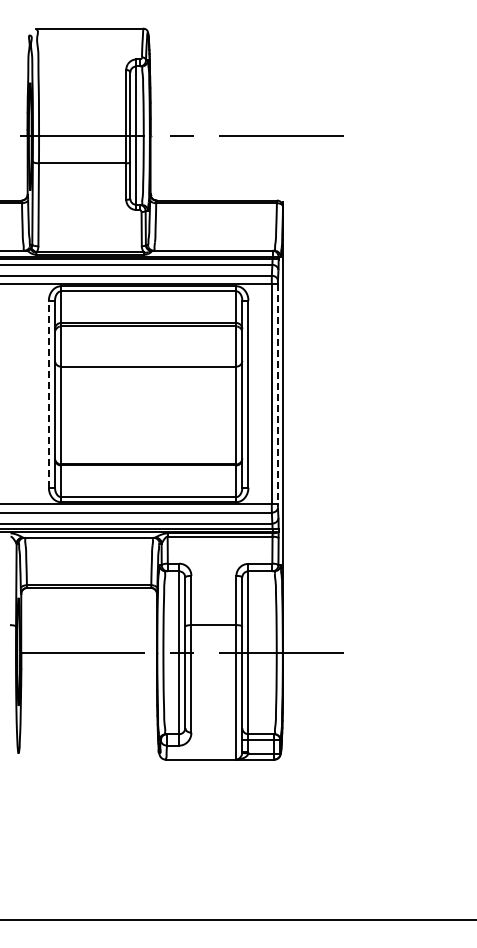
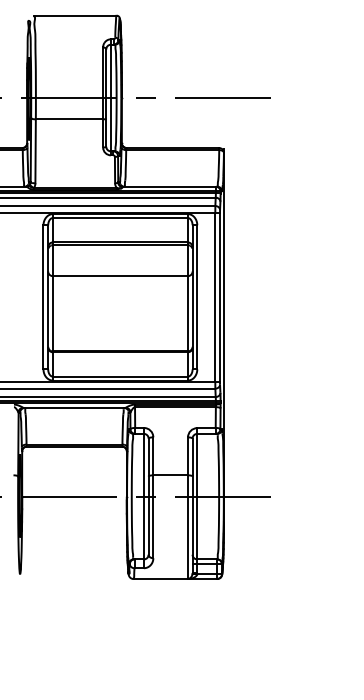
line: (48, 393) -> (43, 296), dashed -> solid
line: (277, 394) -> (219, 297), dashed -> solid

